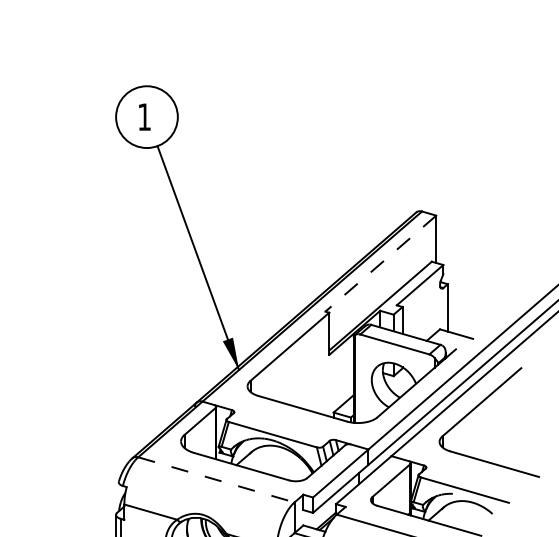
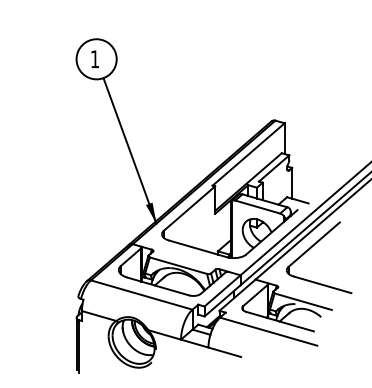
line: (380, 263) -> (248, 154), dashed -> solid
line: (215, 480) -> (141, 295), dashed -> solid

